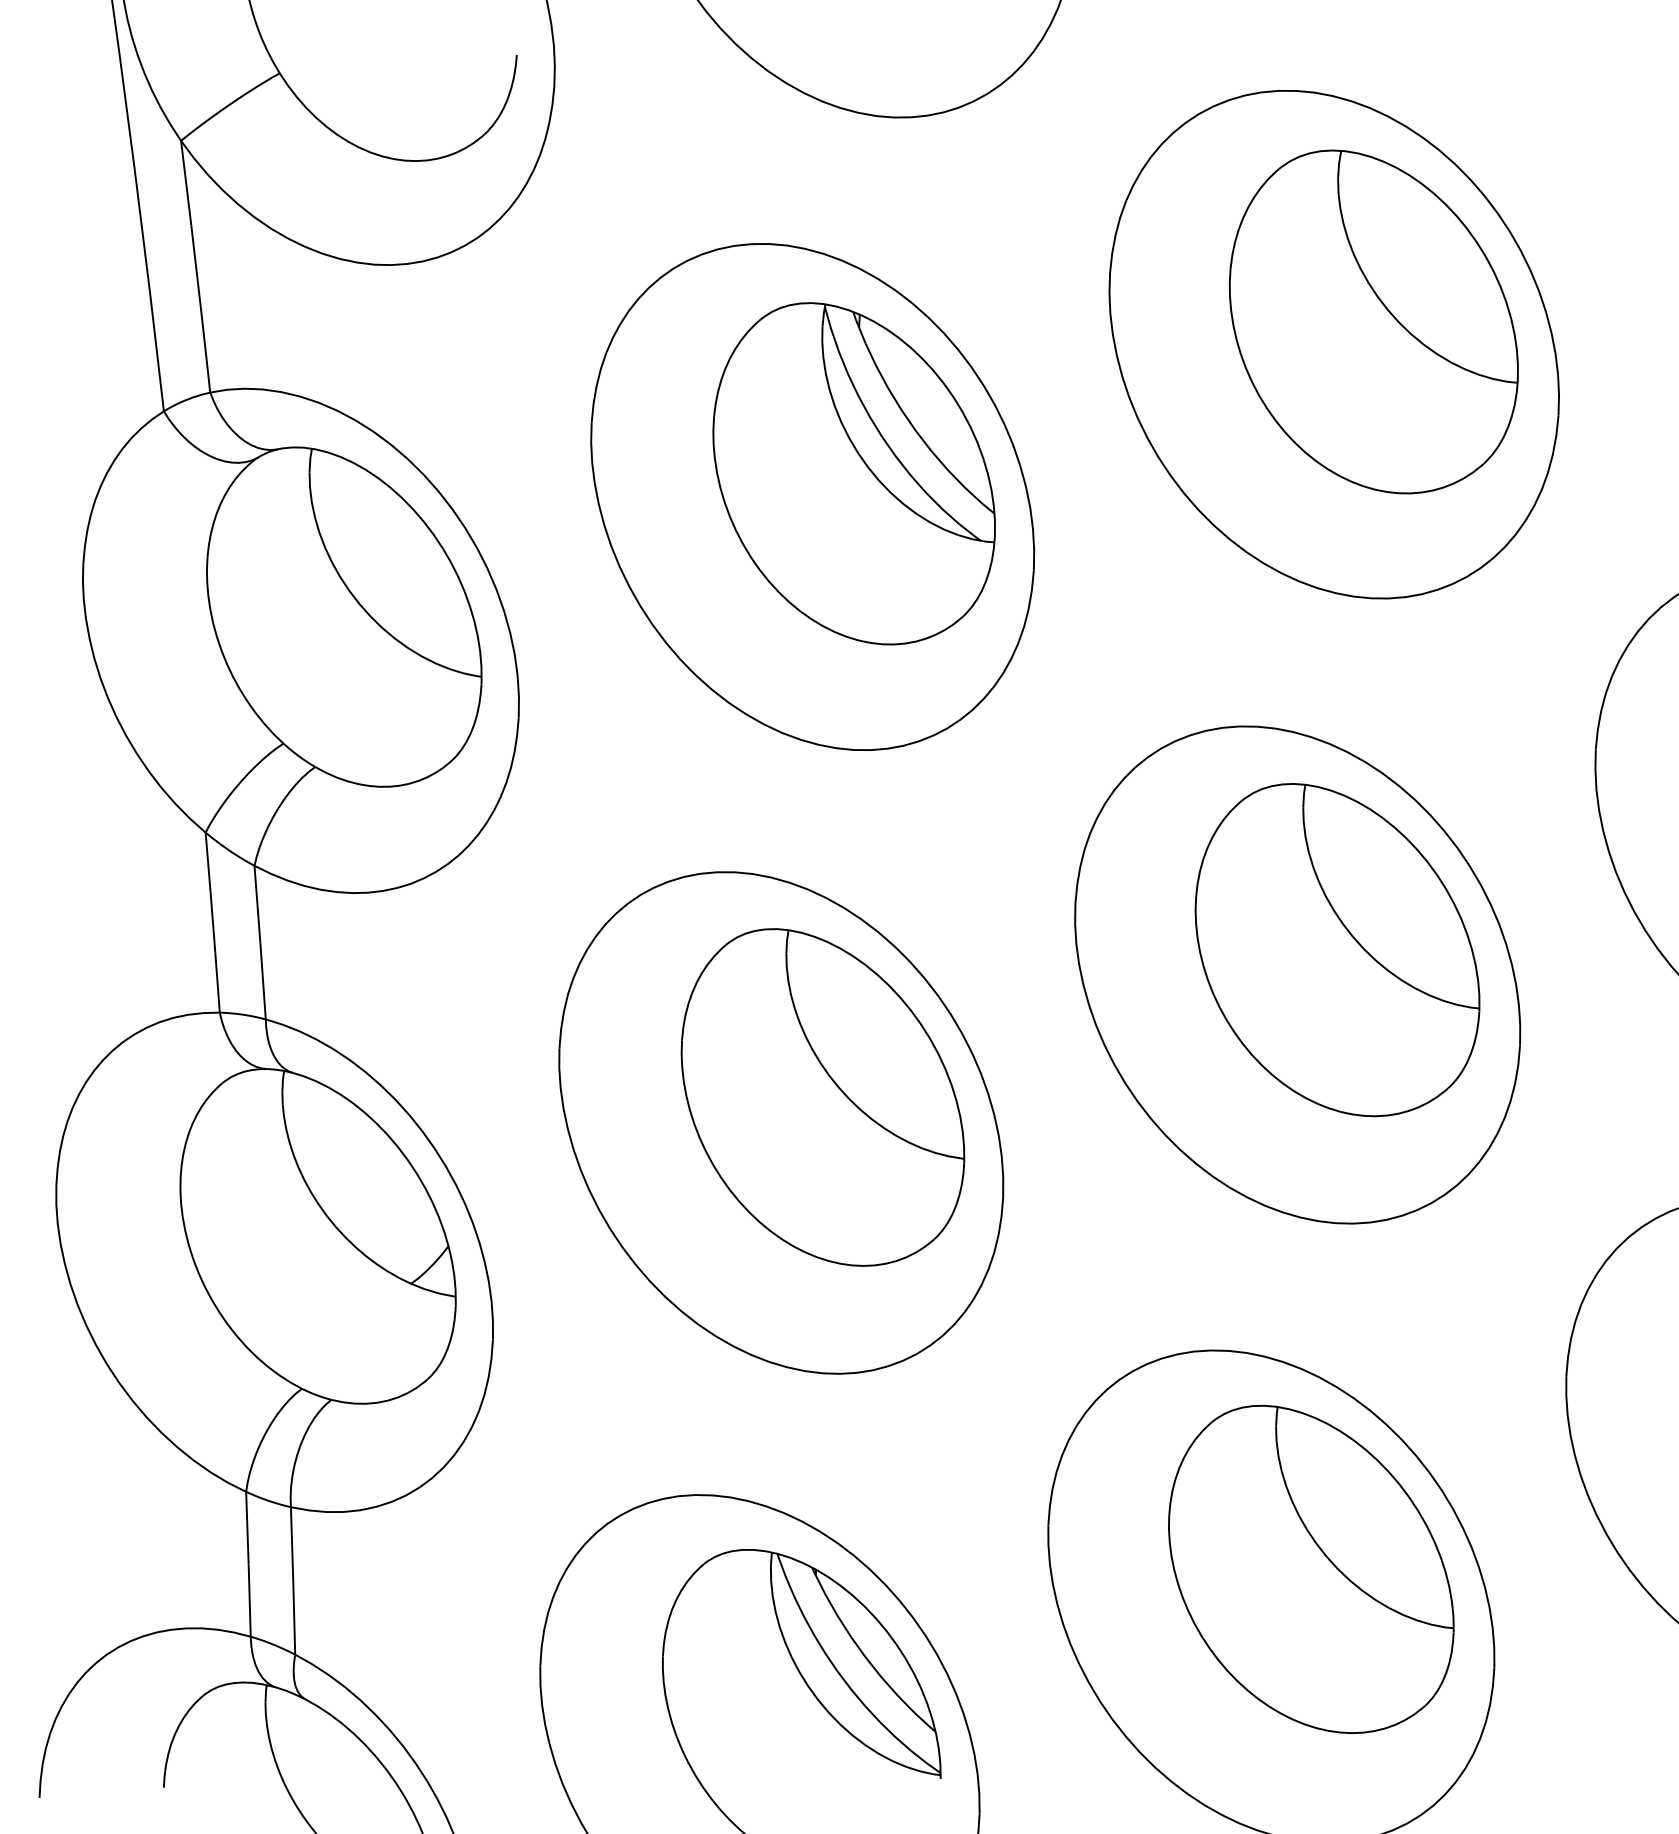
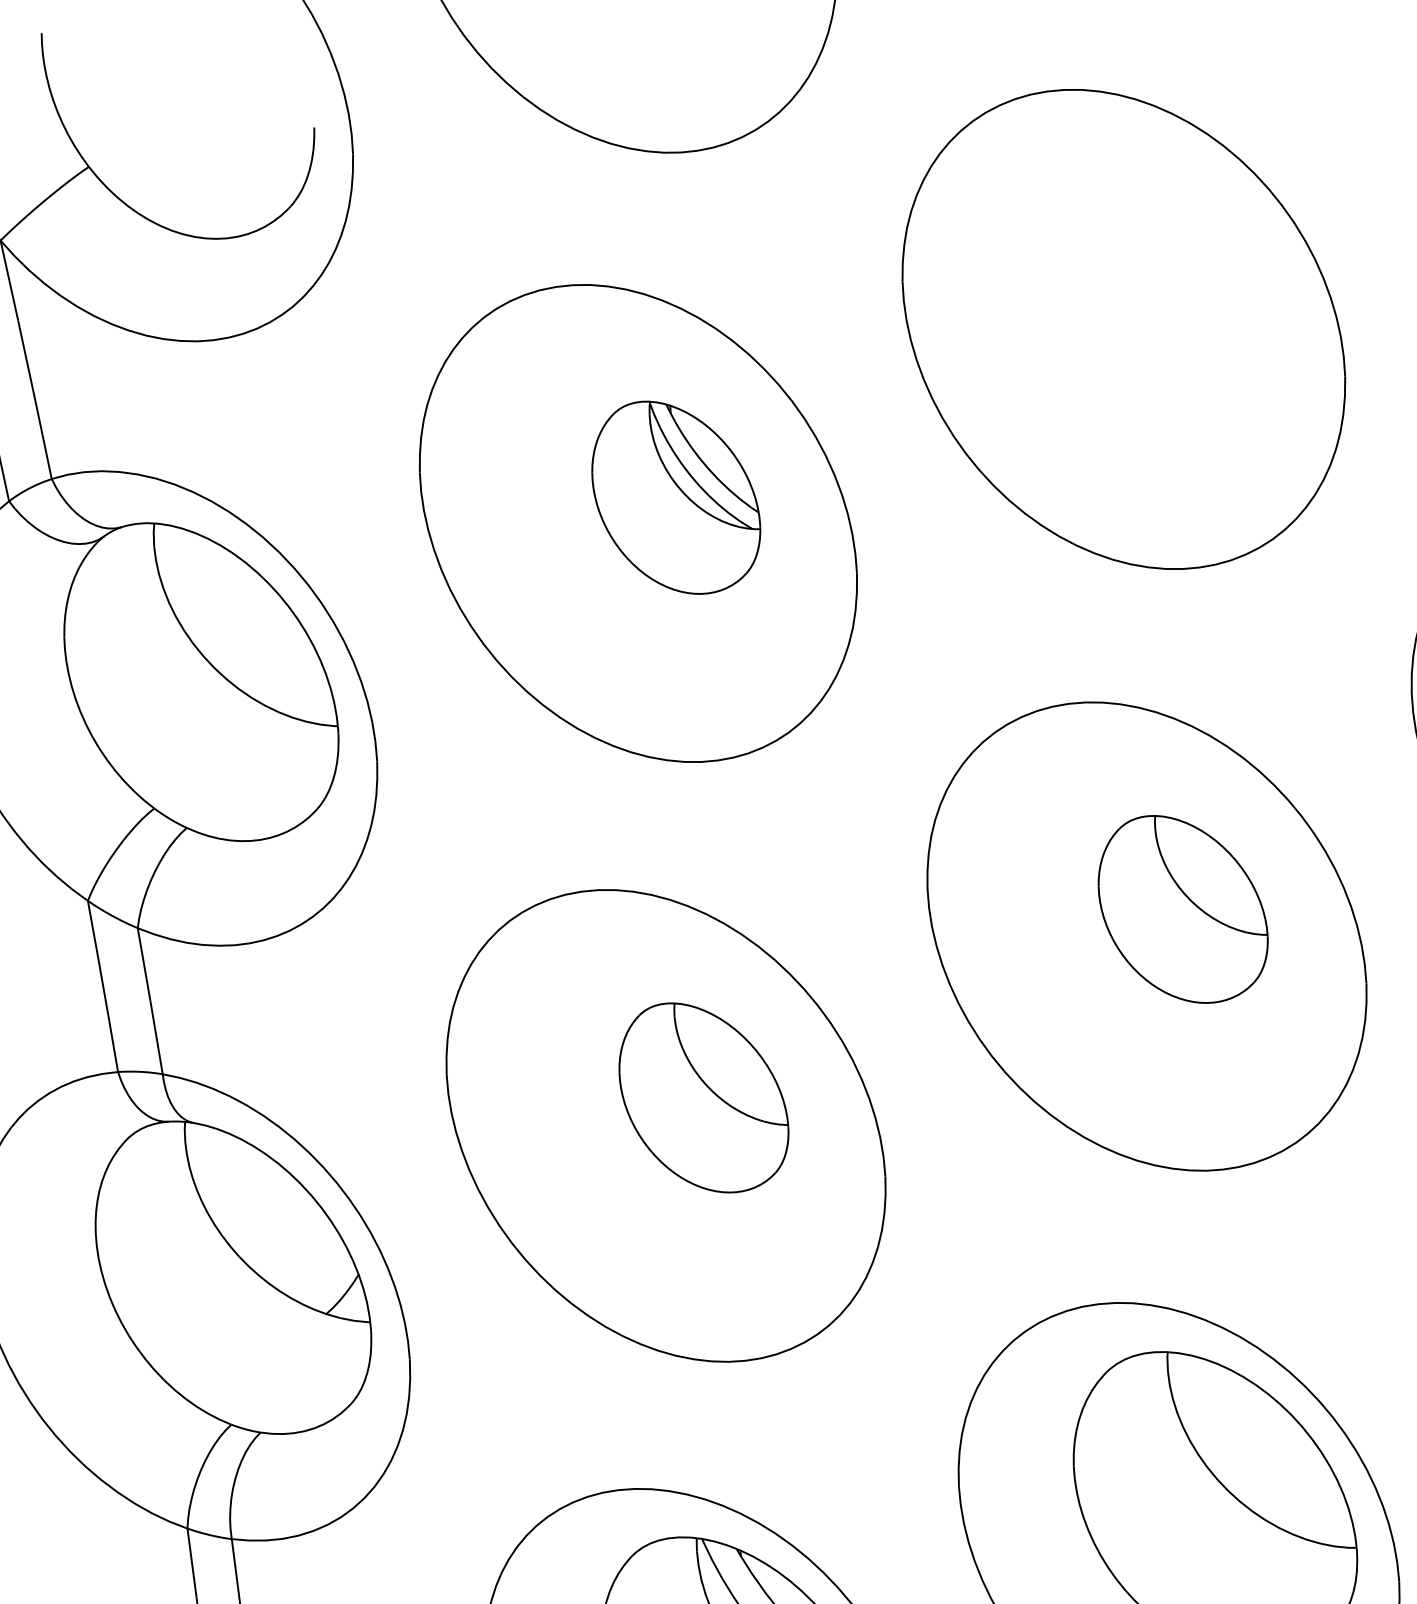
part: (1373, 321) -> (1159, 303), removed
part: (853, 473) -> (675, 497), size x0.6
part: (1337, 950) -> (1182, 909), size x0.6
part: (822, 1097) -> (703, 1097), size x0.6

